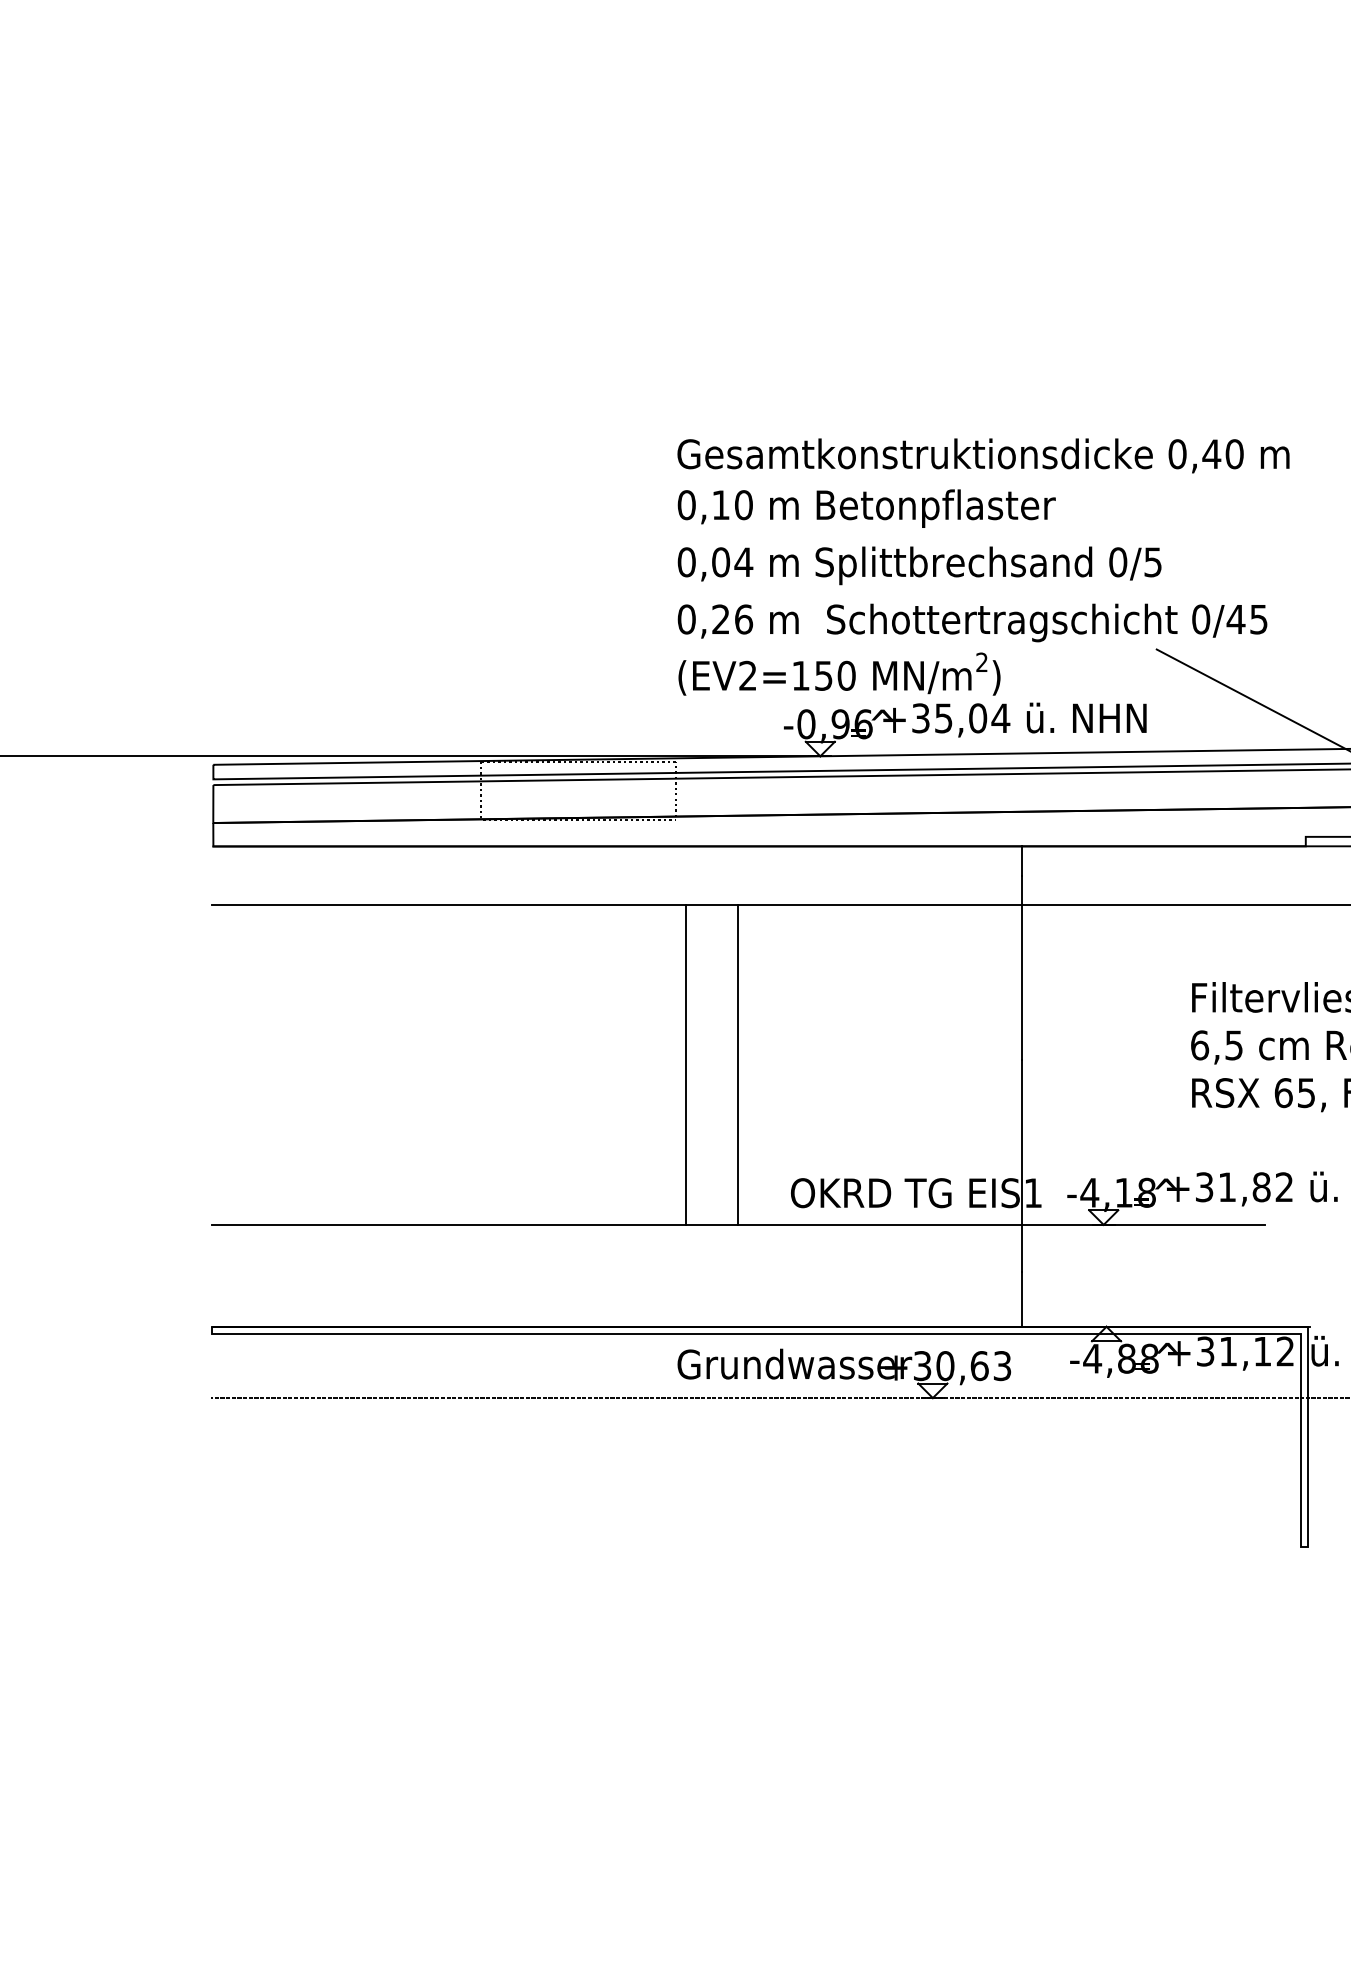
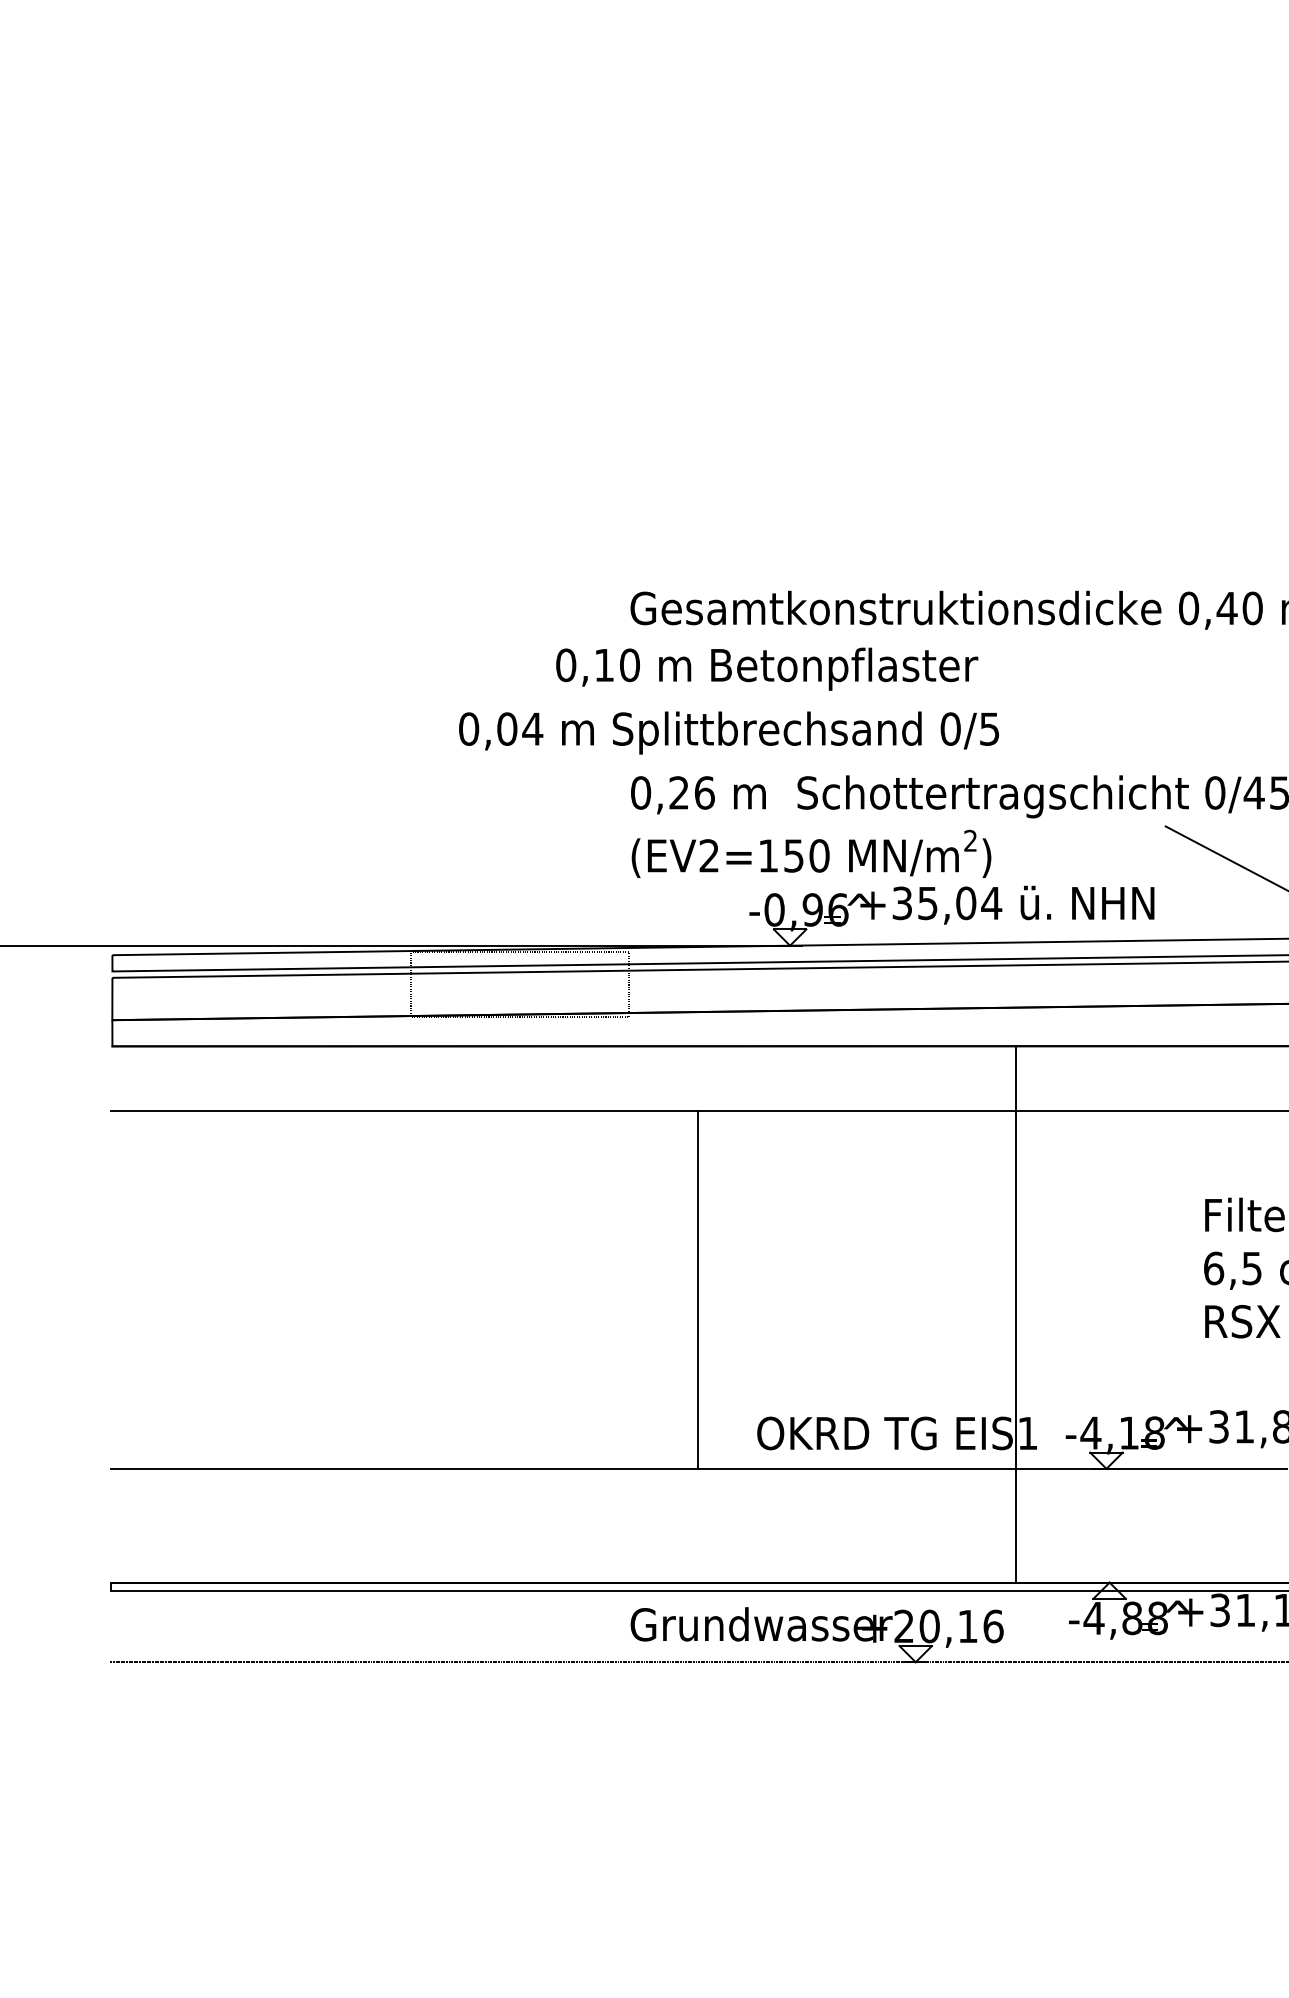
text: (866, 508) -> (766, 669), moved
text: (919, 565) -> (728, 732), moved
line: (686, 1064) -> (640, 1289), removed
text: (962, 1366) -> (948, 1626), +30,63 -> +20,16

